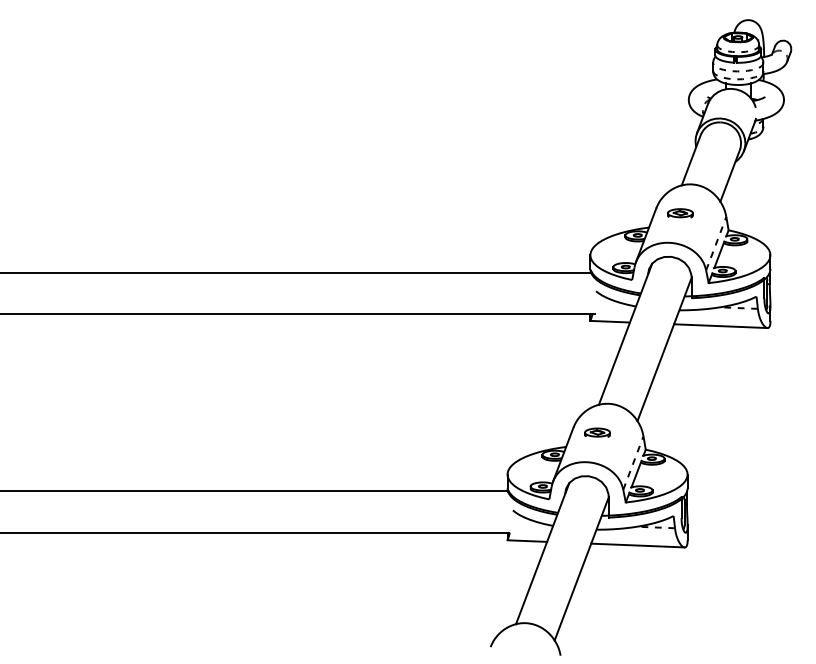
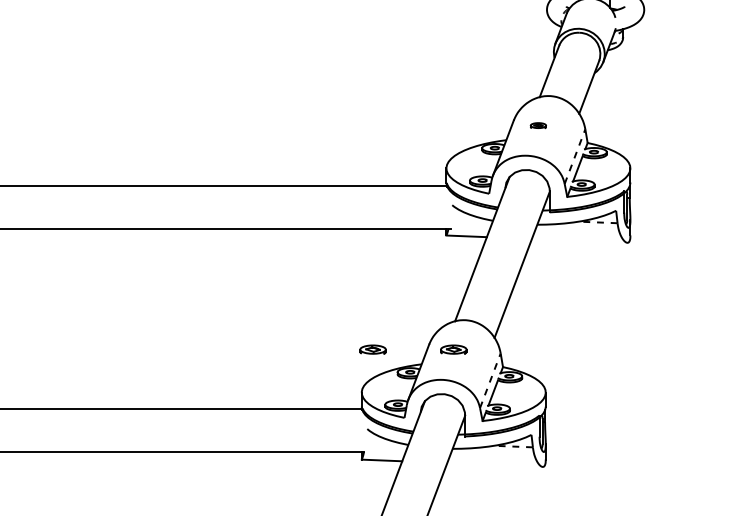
part: (680, 213) -> (538, 125), size x0.6
line: (720, 326) -> (579, 241), removed
part: (518, 432) -> (373, 349), added
line: (637, 545) -> (494, 464), removed

